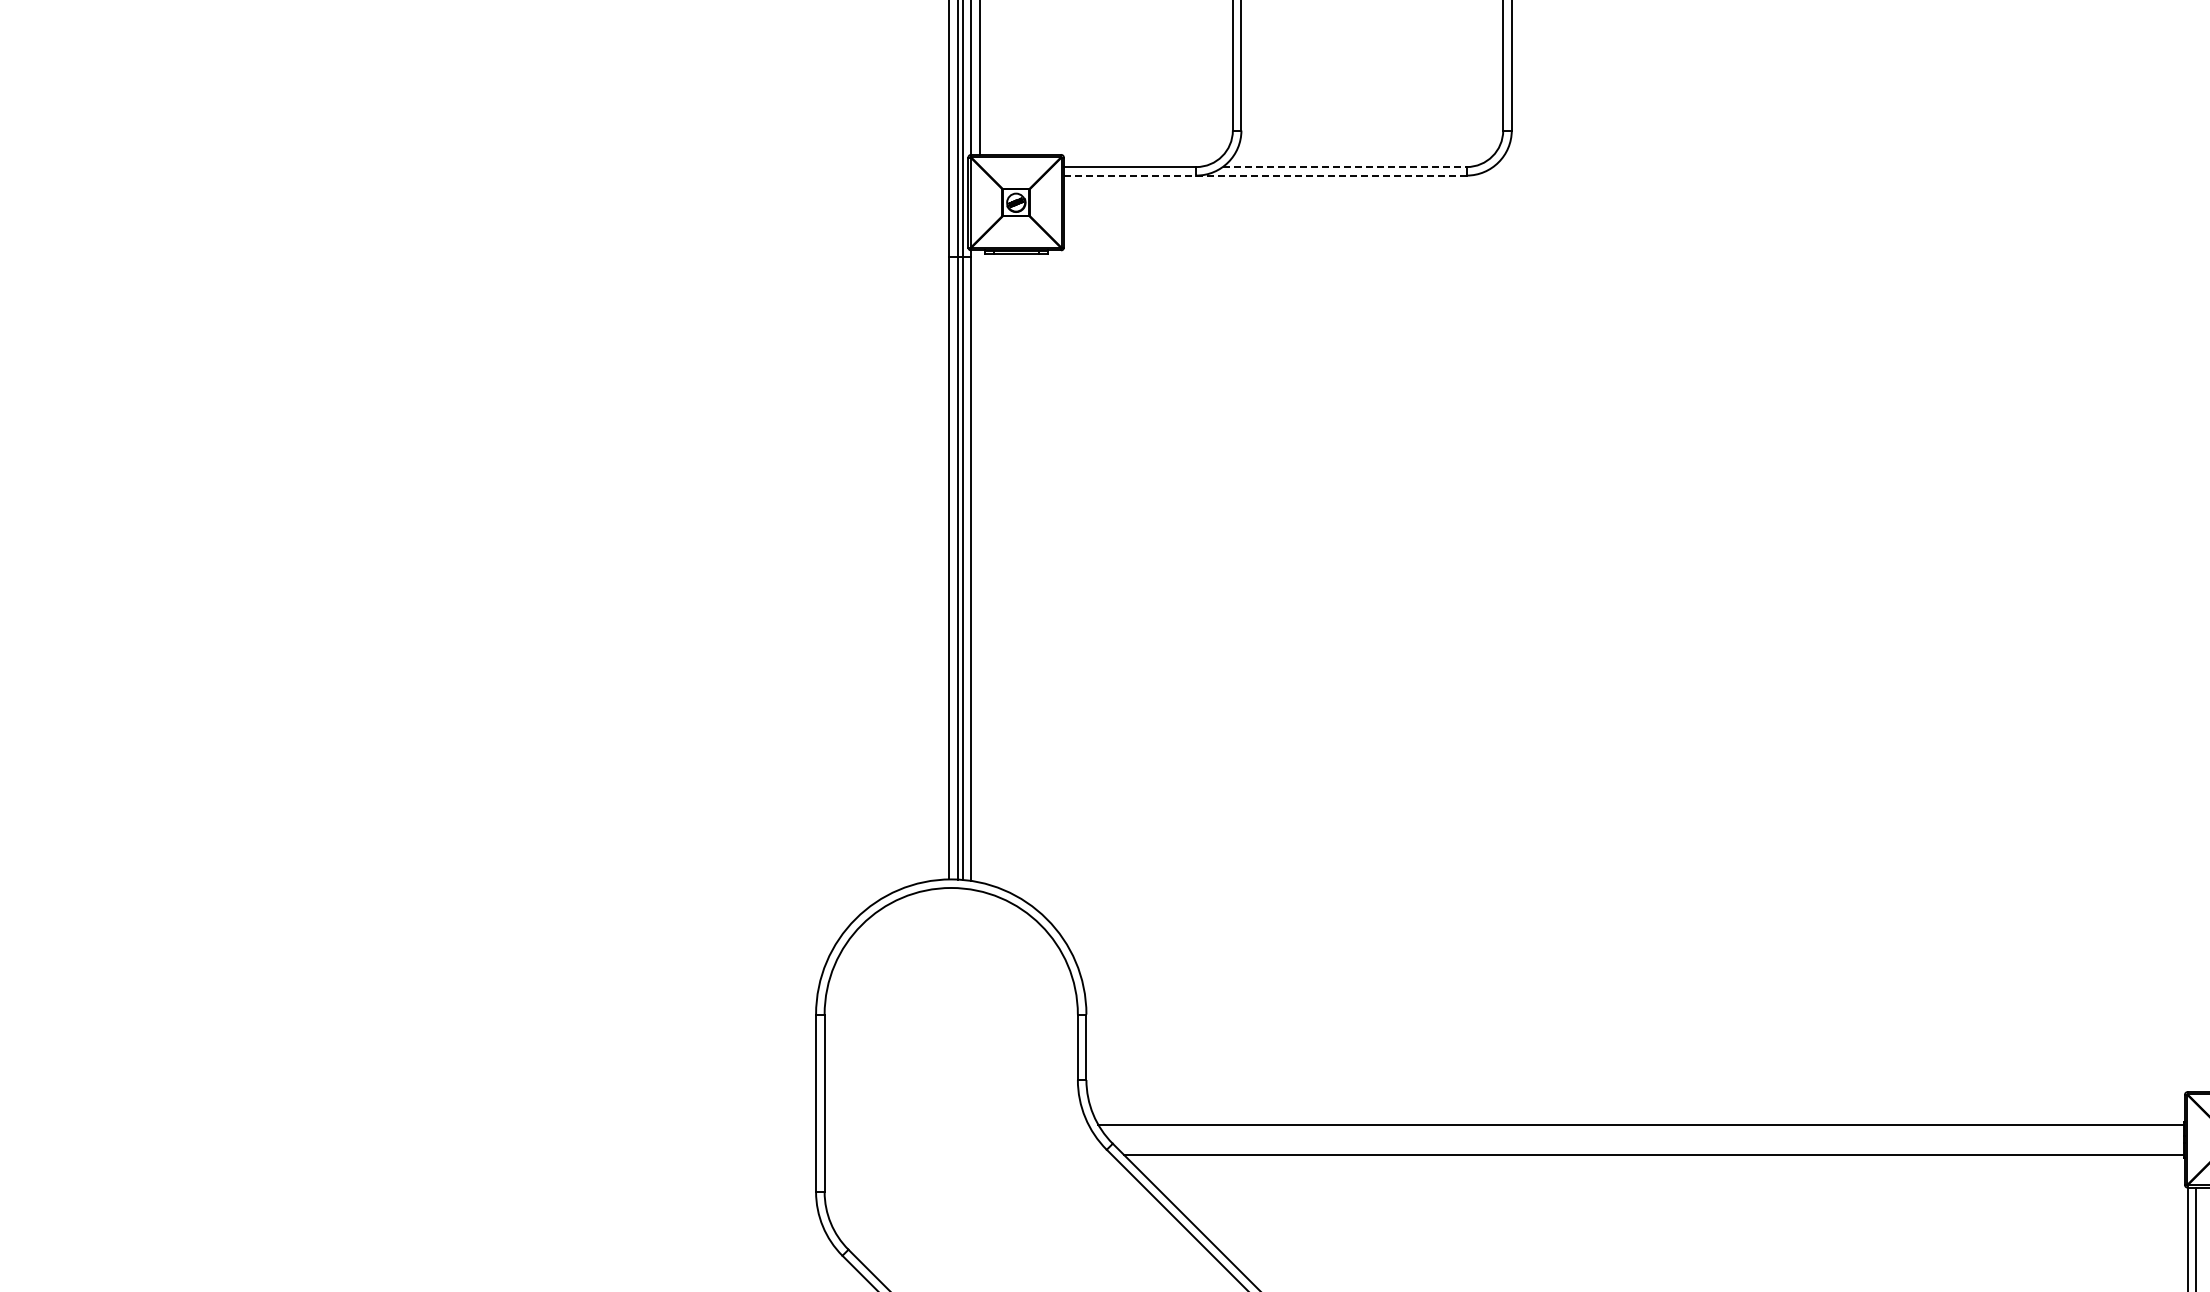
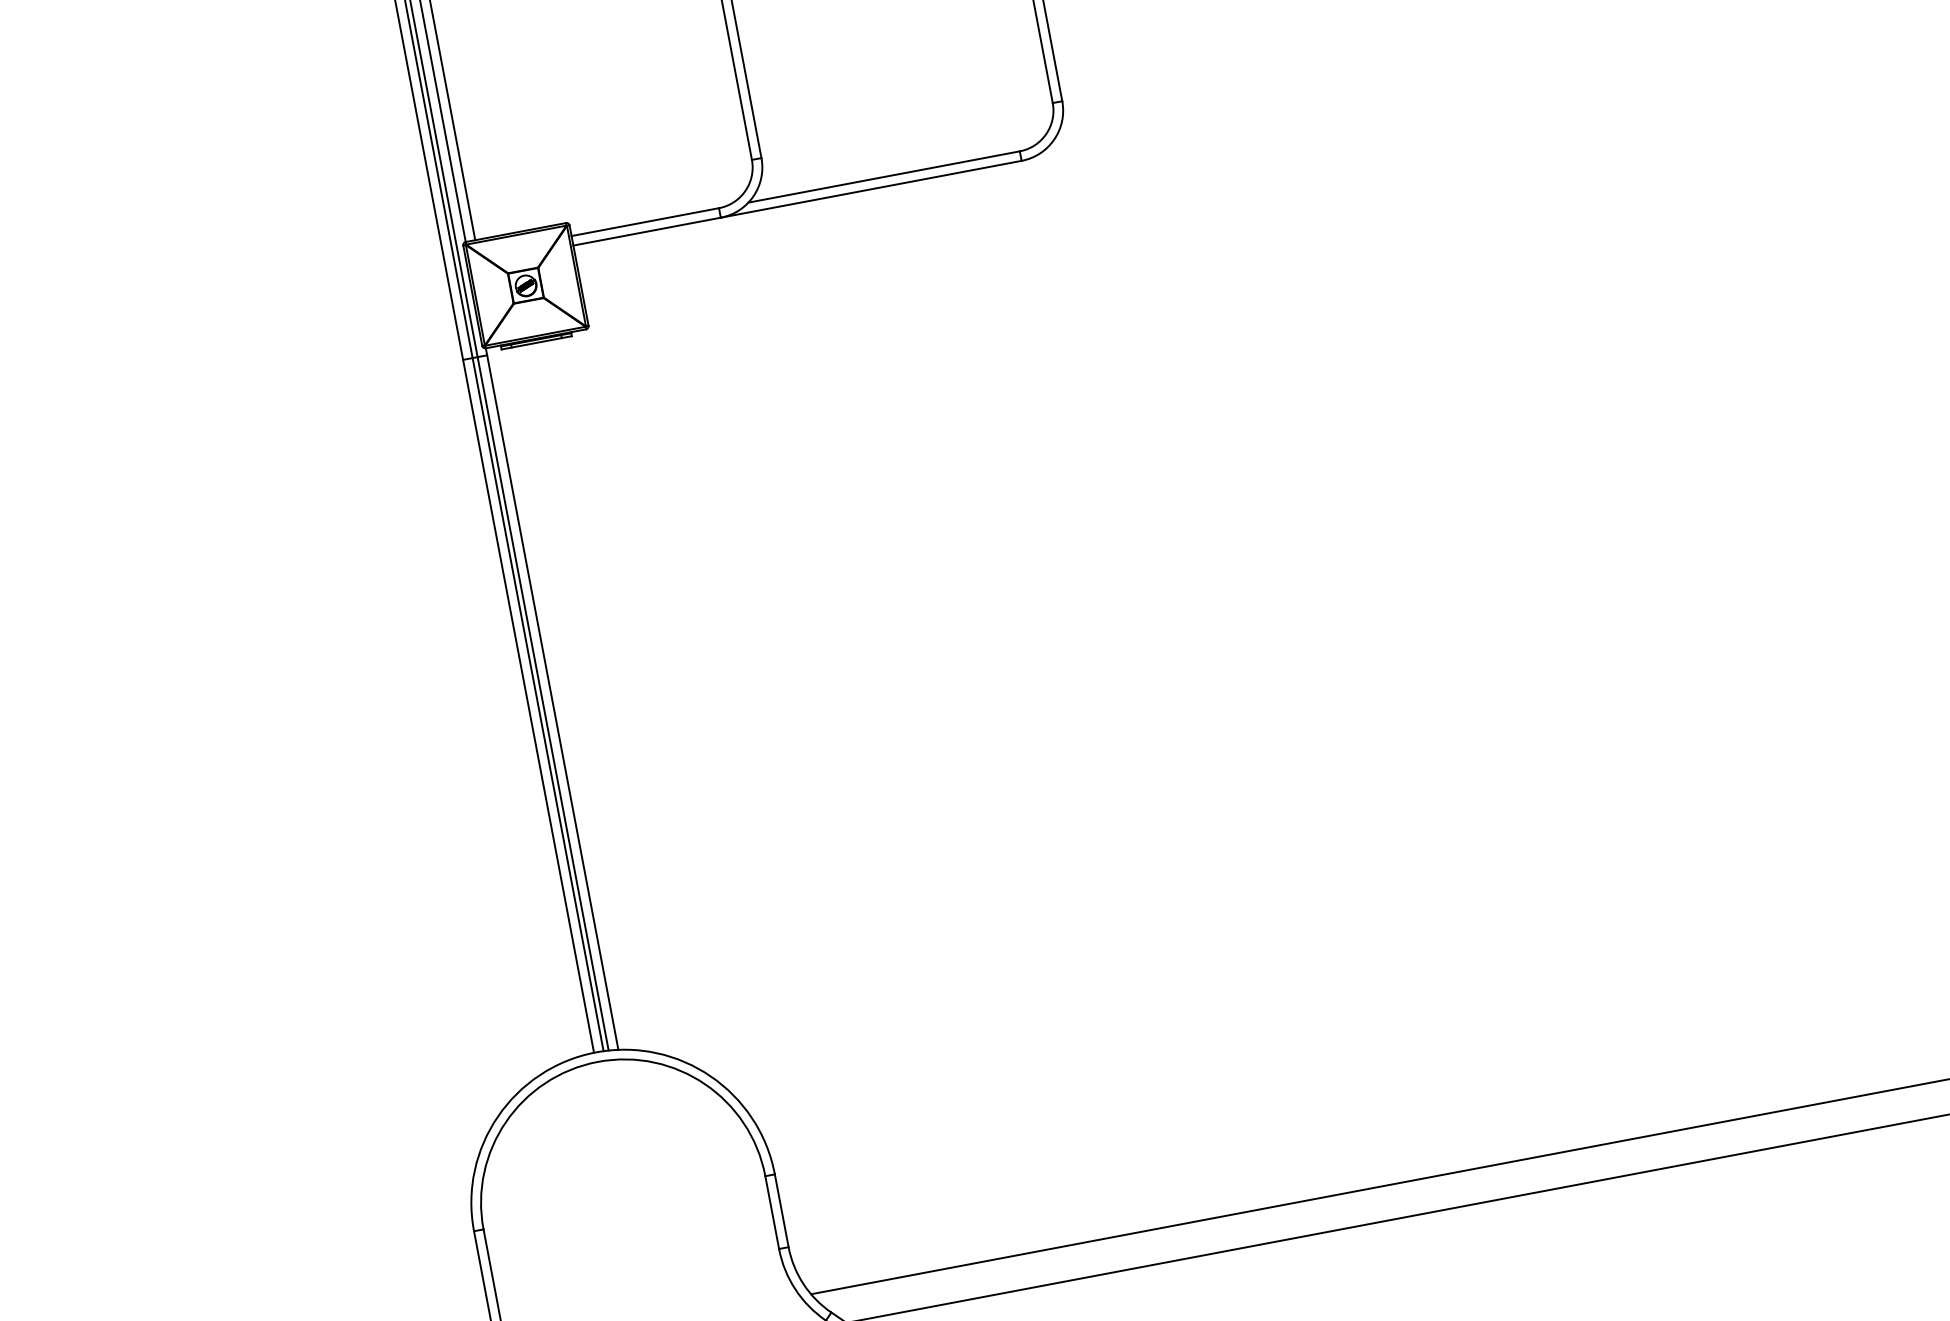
line: (1344, 167) -> (883, 177), dashed -> solid
line: (1264, 175) -> (796, 203), dashed -> solid

